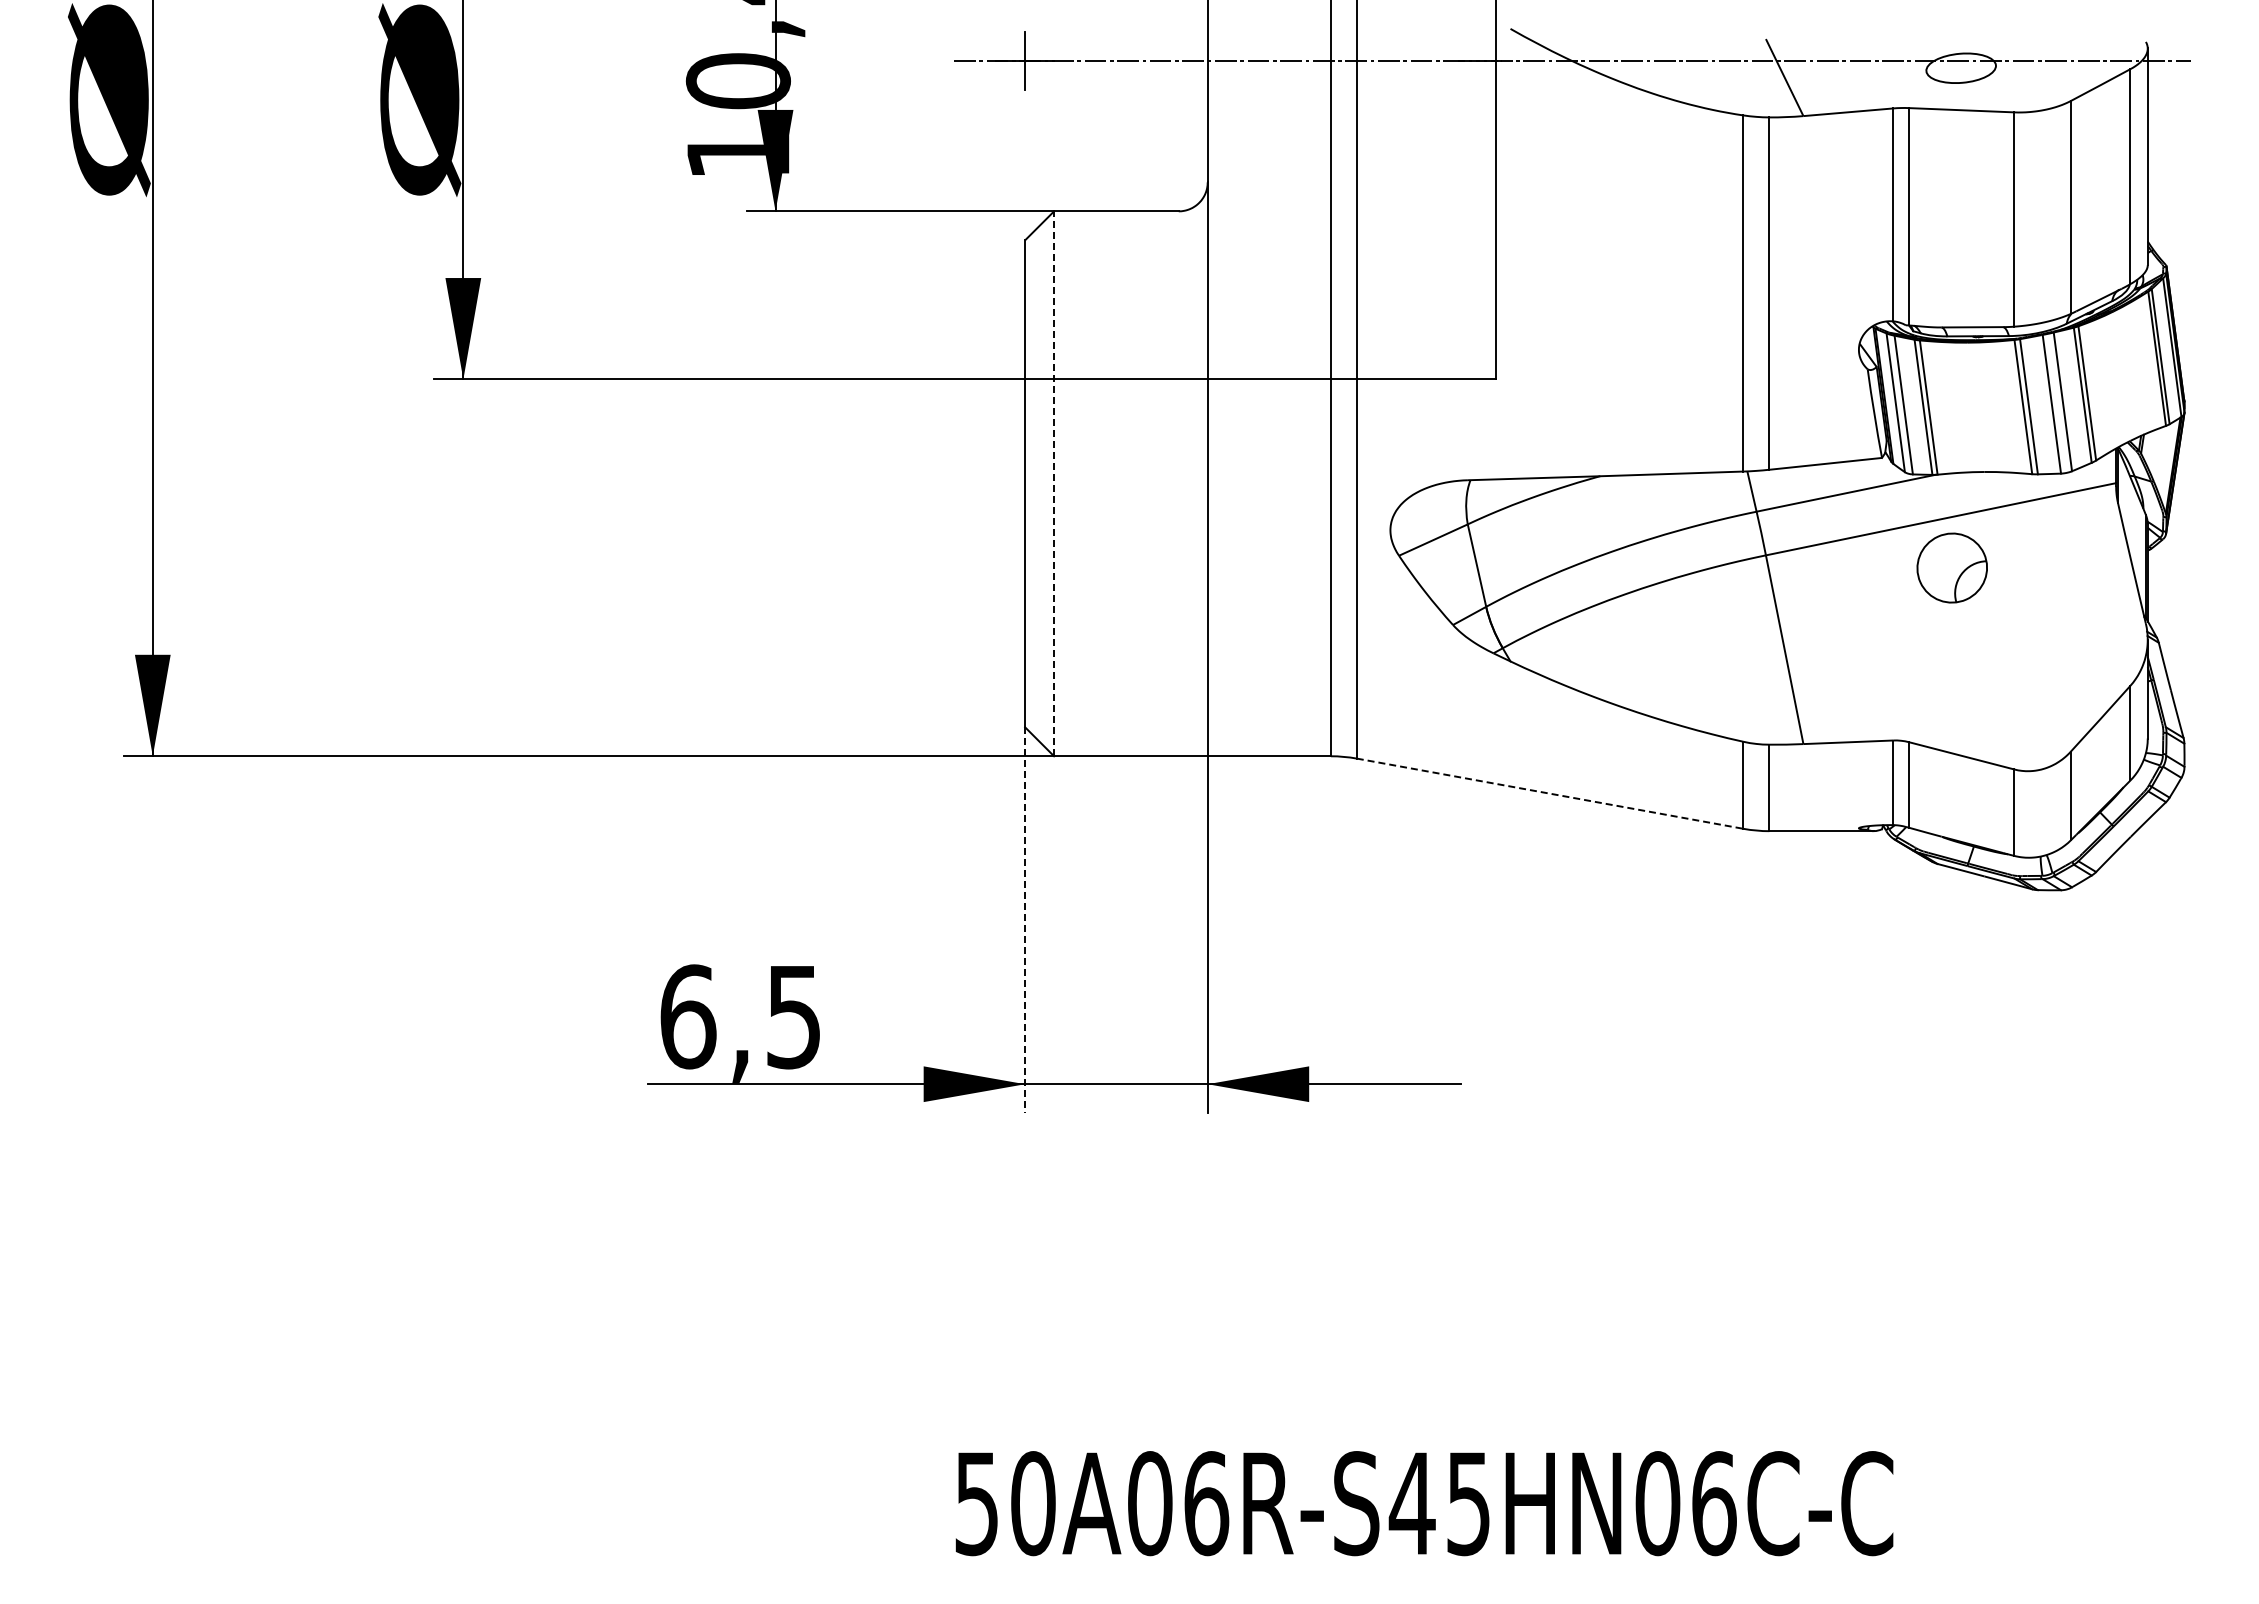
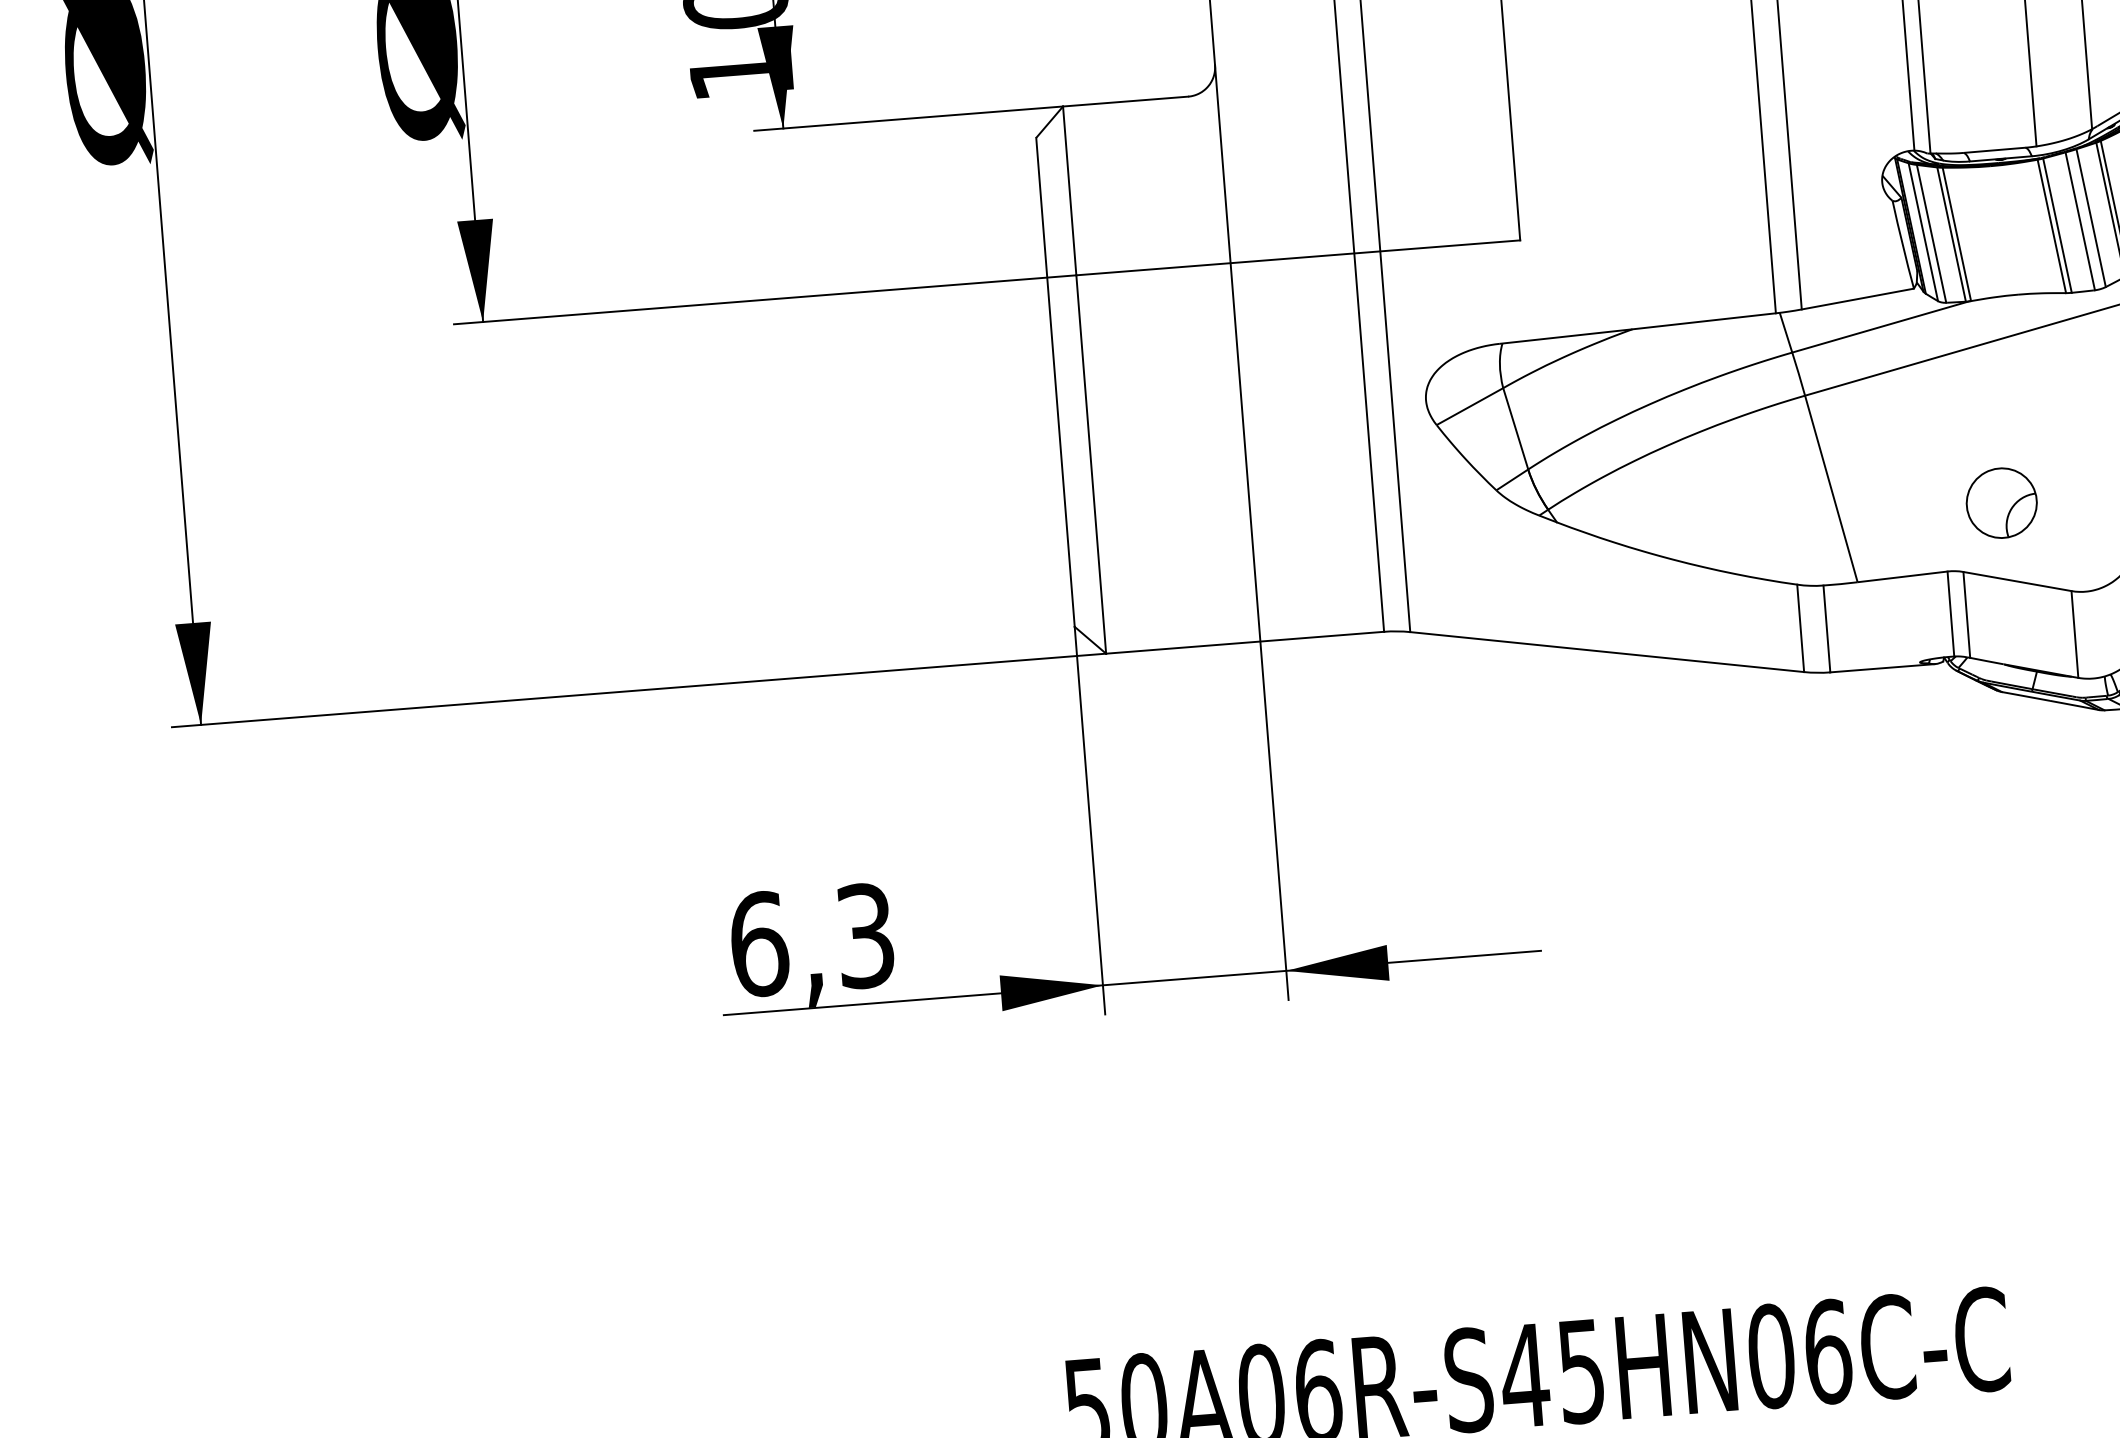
line: (1054, 483) -> (1084, 379), dashed -> solid
part: (1951, 567) -> (2000, 502), moved
line: (1550, 793) -> (1607, 651), dashed -> solid
line: (1025, 920) -> (1090, 820), dashed -> solid
text: (793, 1016) -> (865, 935), 6,5 -> 6,3

